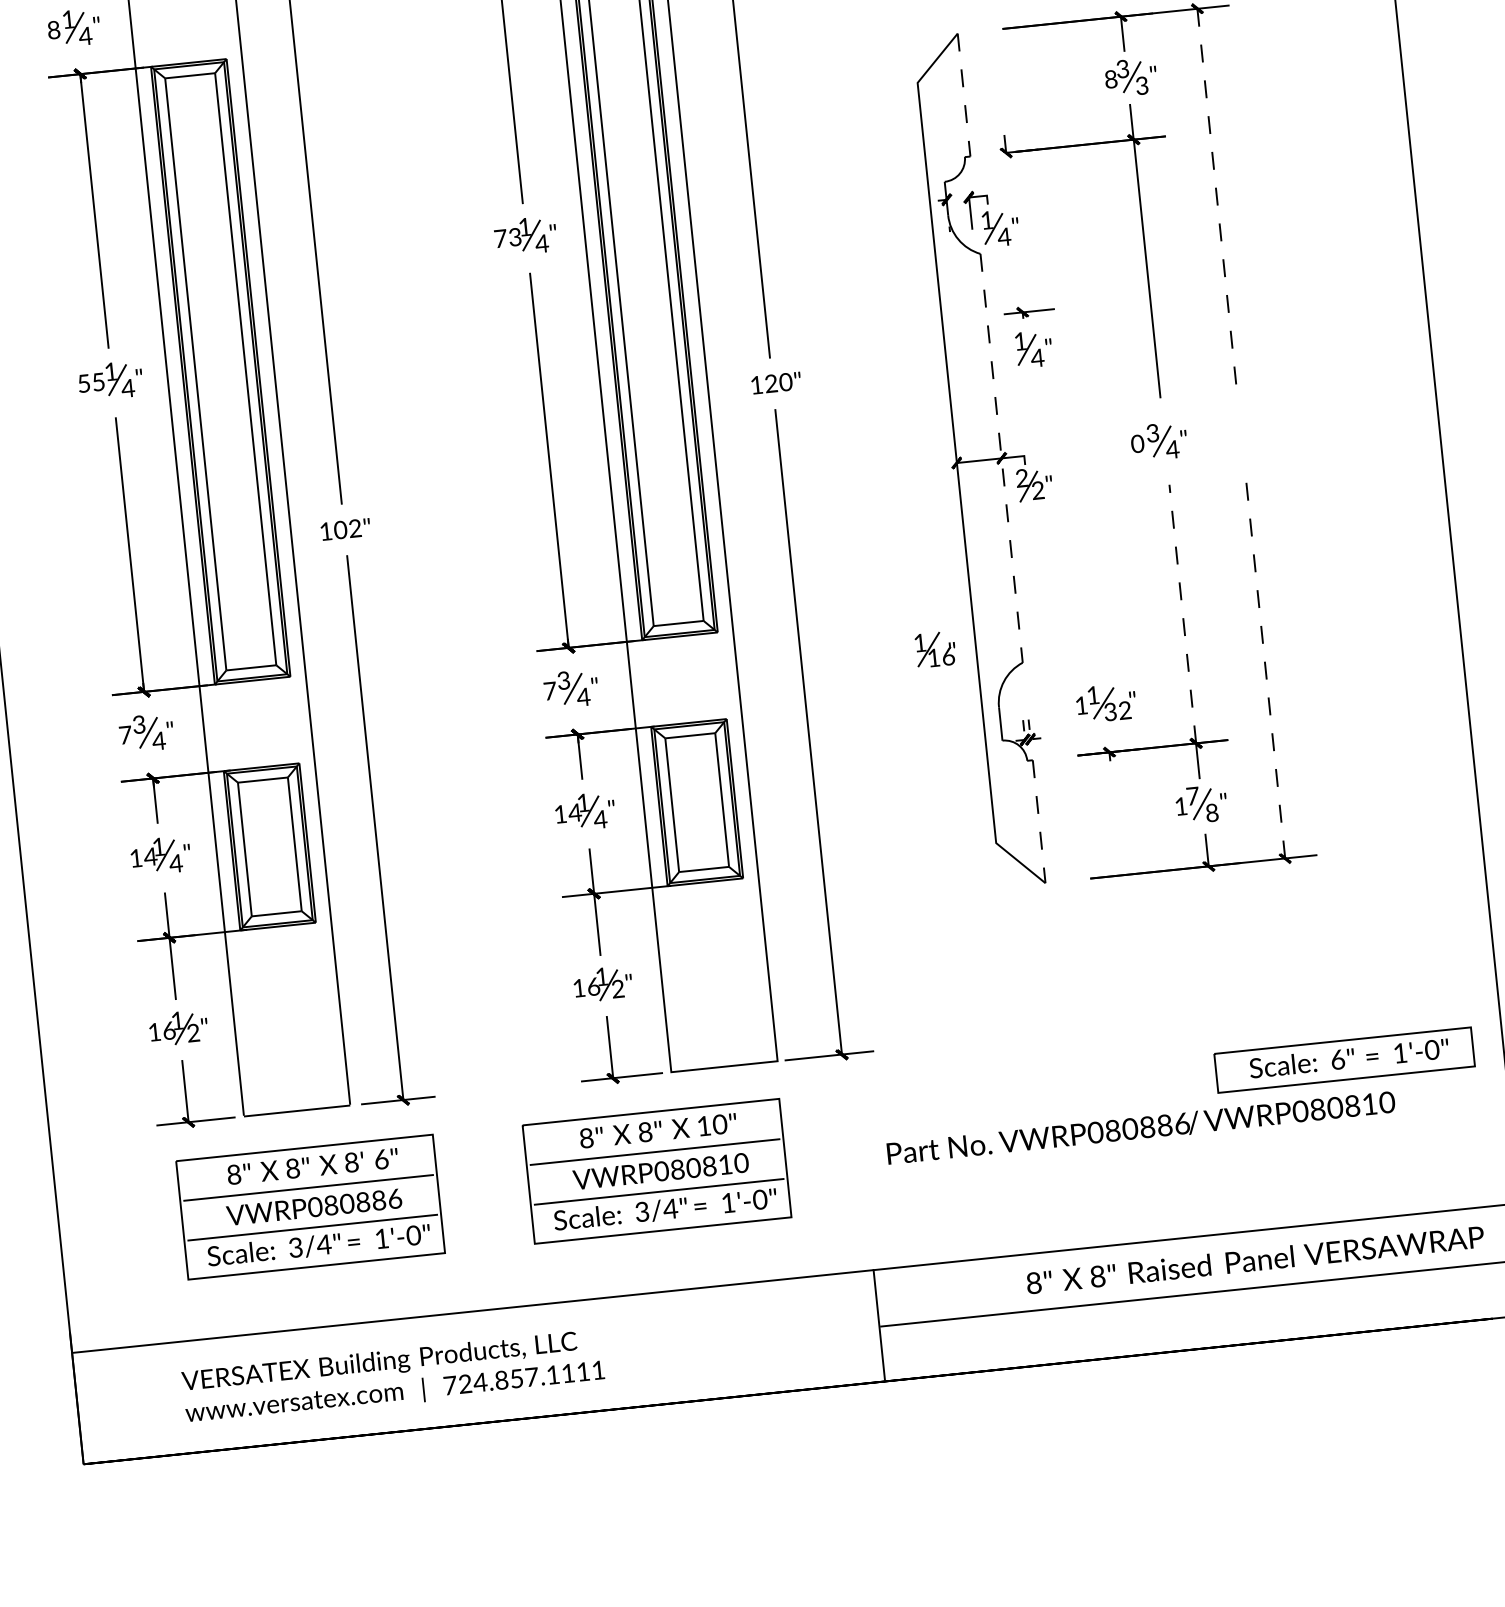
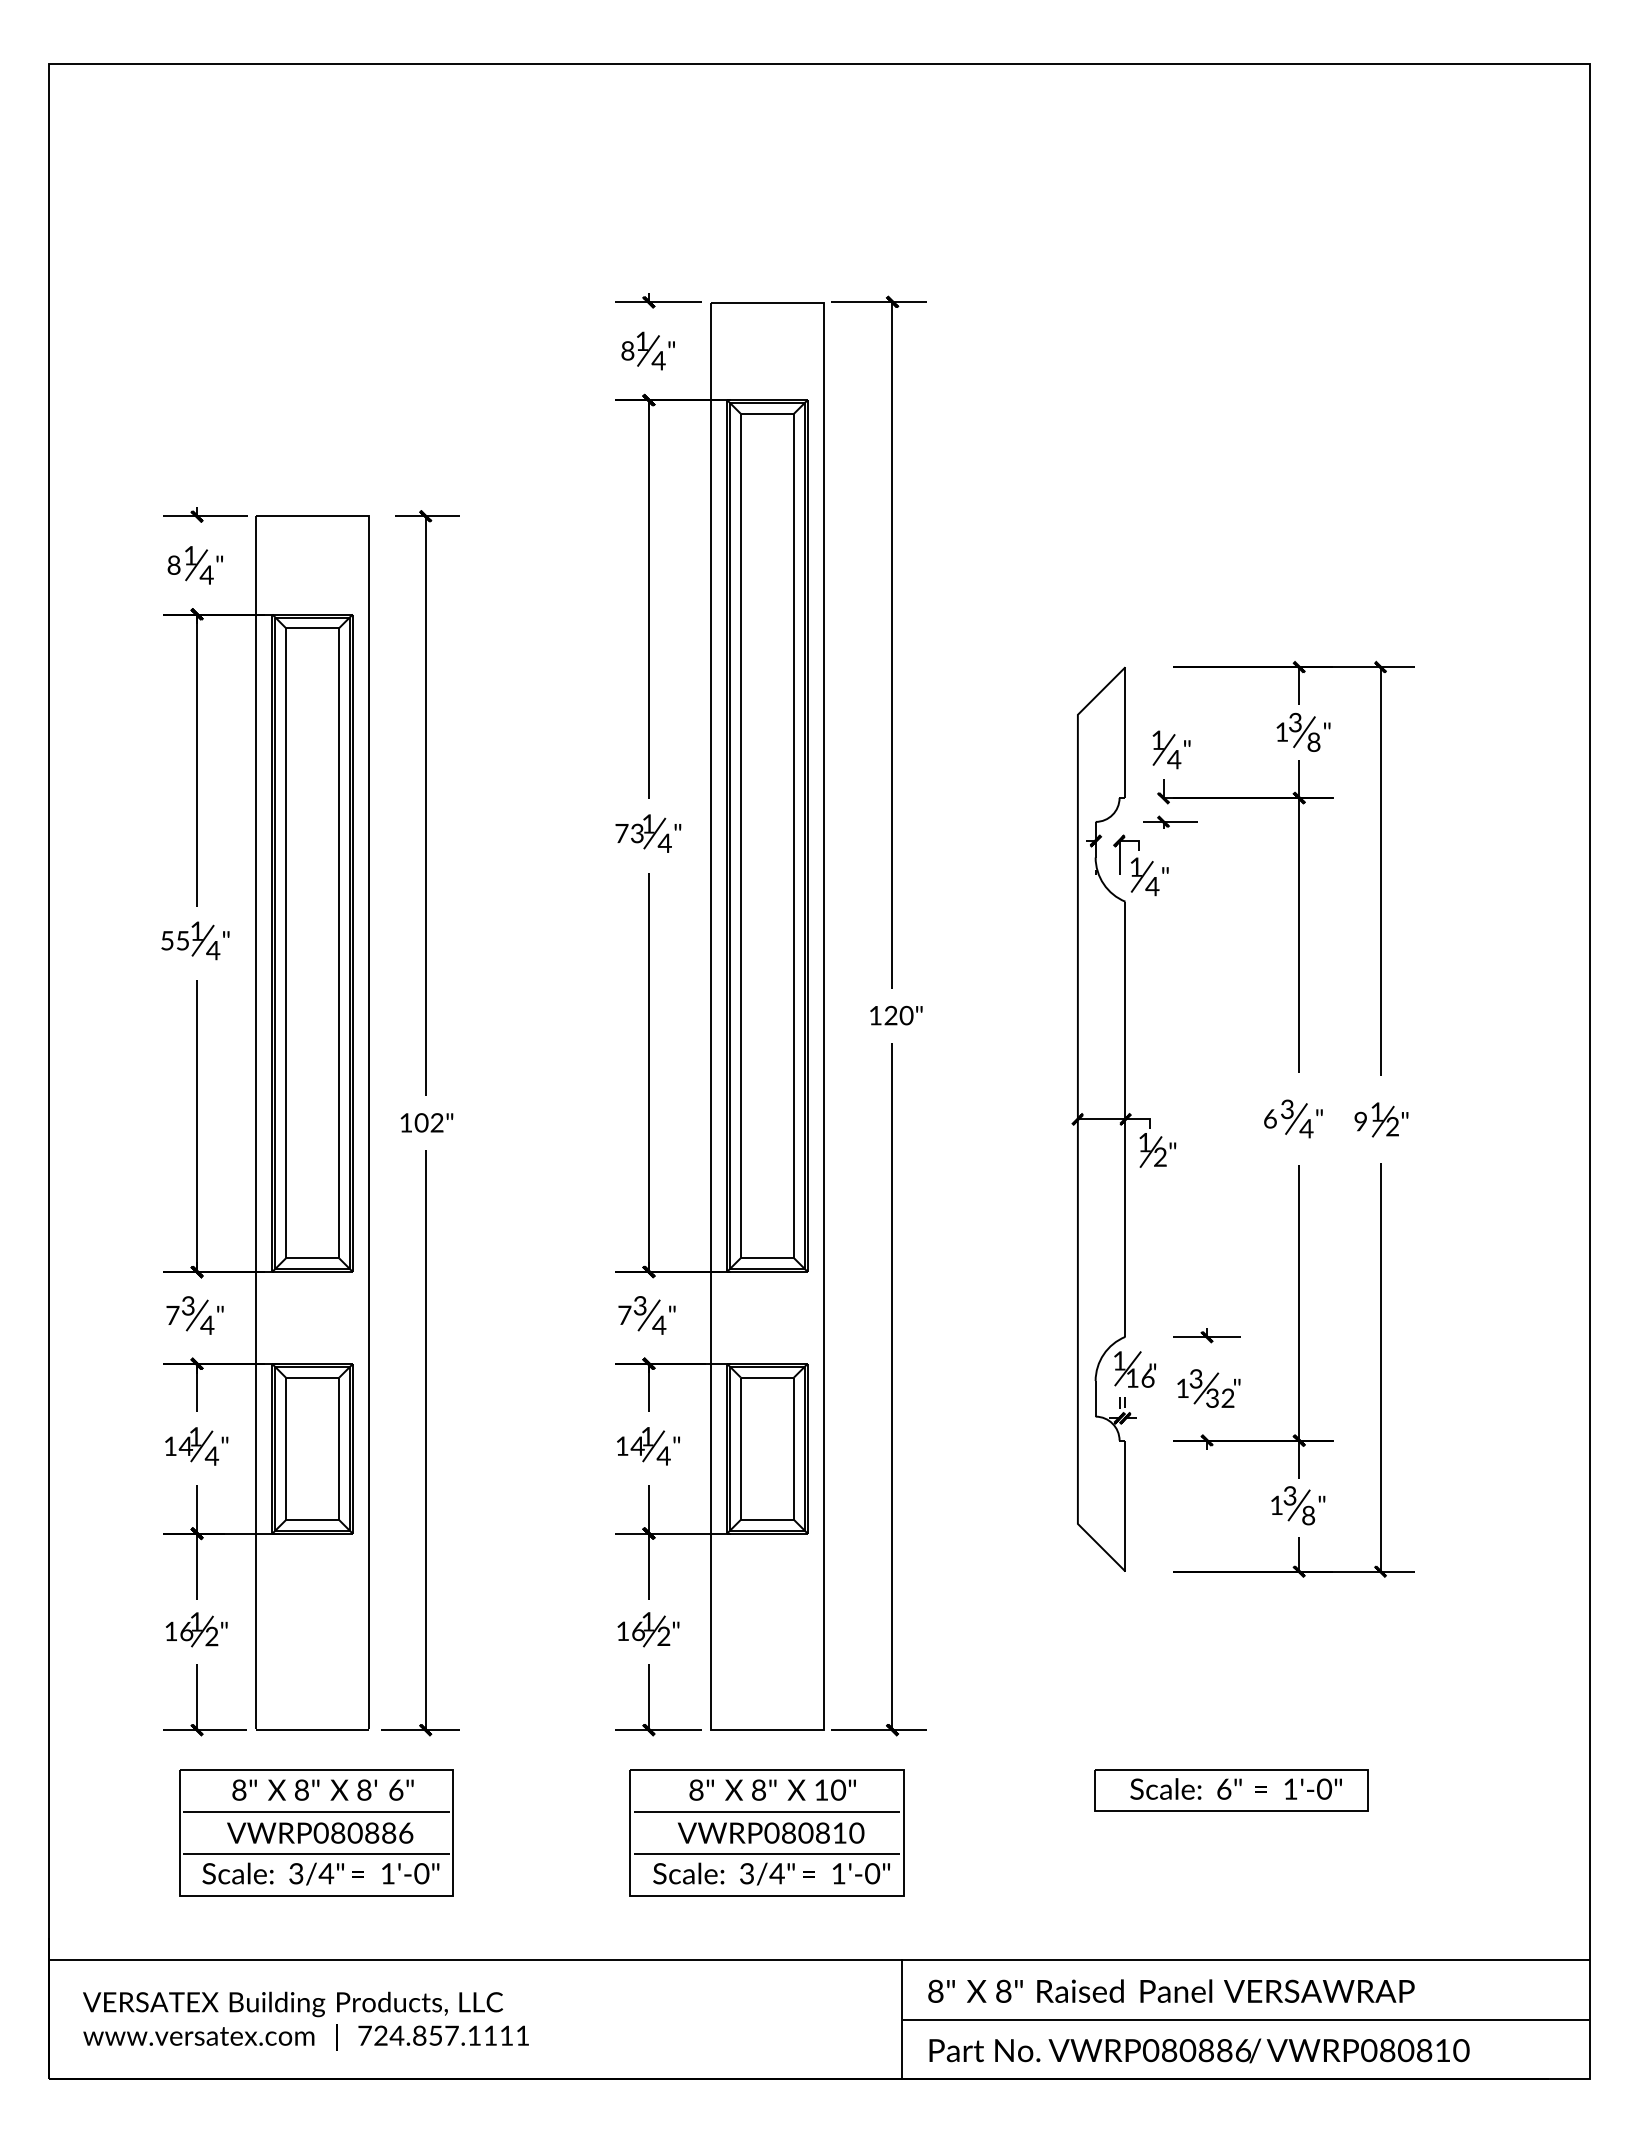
text: (1110, 78) -> (1281, 731), 8 -> 1
text: (1141, 86) -> (1313, 742), 3 -> 8
line: (964, 95) -> (1125, 733), dashed -> solid
line: (1217, 201) -> (1380, 872), dashed -> solid
part: (1029, 311) -> (1170, 821), moved
part: (1034, 348) -> (1171, 749), moved
part: (1242, 433) -> (1381, 1119), added
text: (1137, 443) -> (1270, 1118), 0 -> 6
line: (1001, 458) -> (1125, 1119), dashed -> solid
text: (1021, 478) -> (1144, 1142), 2 -> 1
line: (1183, 614) -> (1299, 1303), dashed -> solid
part: (935, 649) -> (1135, 1369), moved
part: (1098, 653) -> (1206, 1335), added
line: (1265, 665) -> (1380, 1366), dashed -> solid
text: (1092, 695) -> (1195, 1378), 1 -> 3
text: (1192, 795) -> (1289, 1495), 7 -> 3
line: (1039, 822) -> (1125, 1506), dashed -> solid
part: (1344, 1060) -> (1231, 1790), moved
text: (1141, 1127) -> (1199, 2050), moved
part: (656, 1171) -> (766, 1832), moved
text: (1255, 1259) -> (1171, 1990), moved
text: (392, 1377) -> (305, 2020), moved

